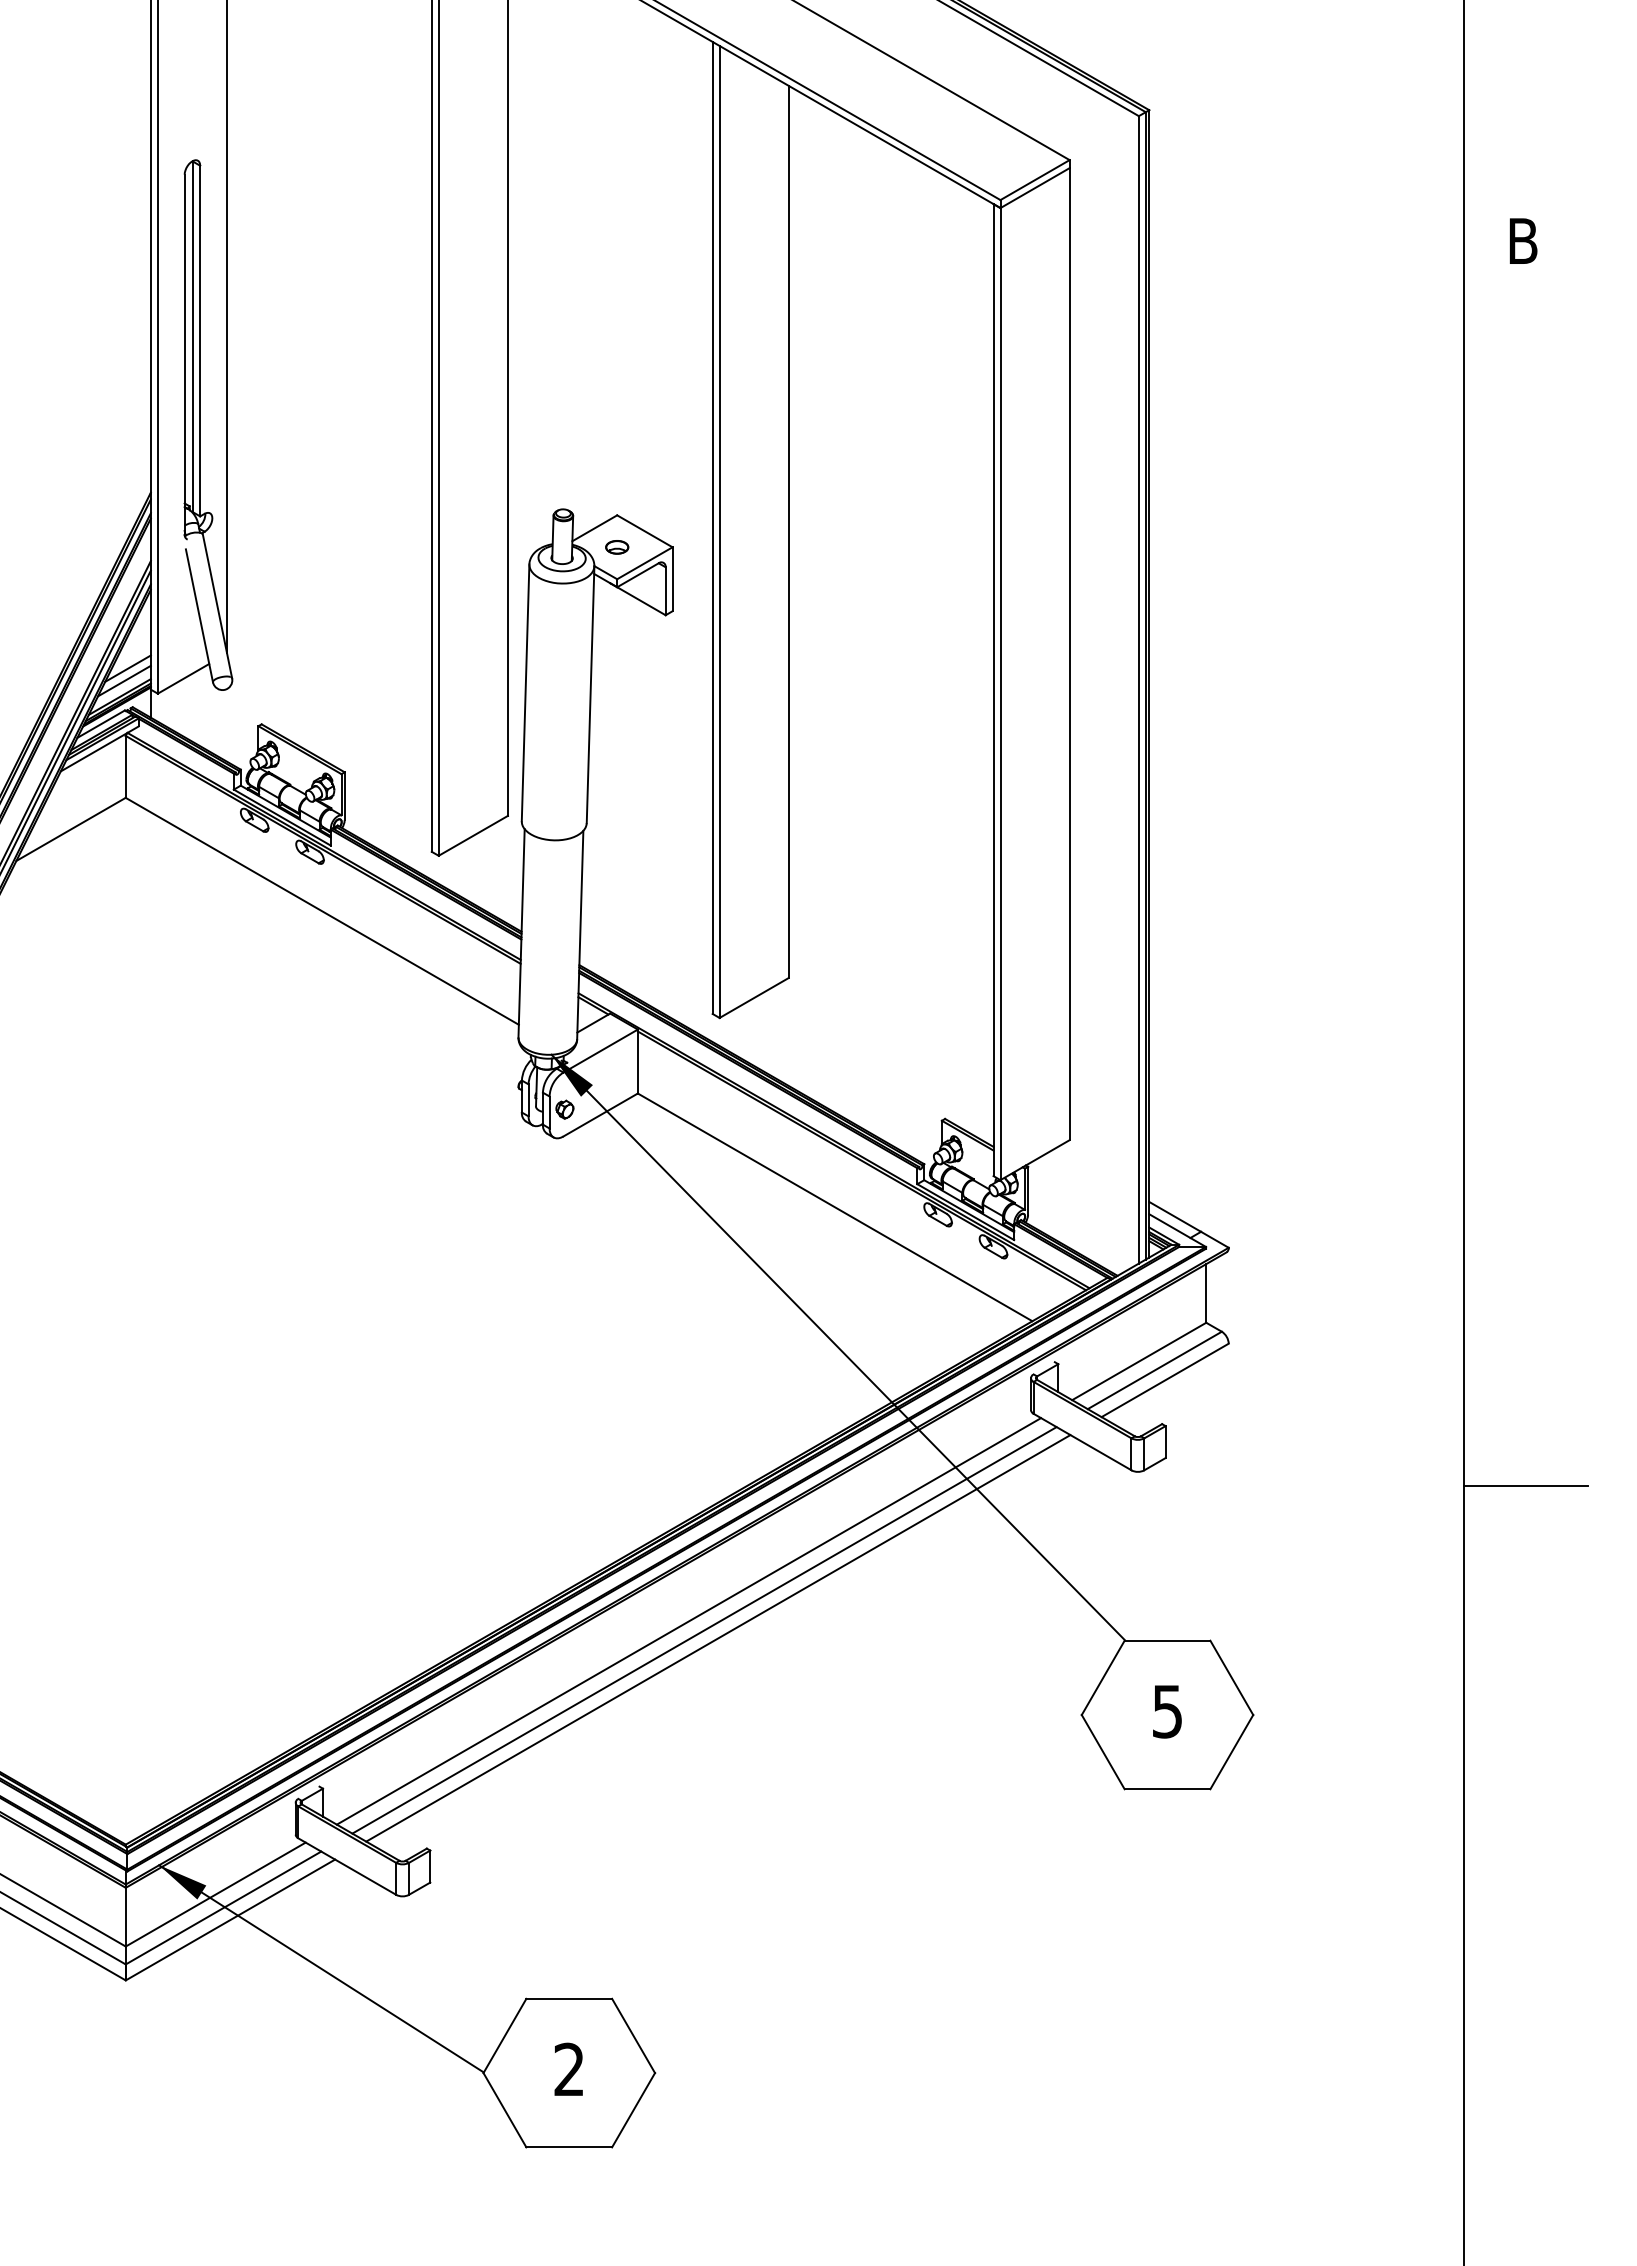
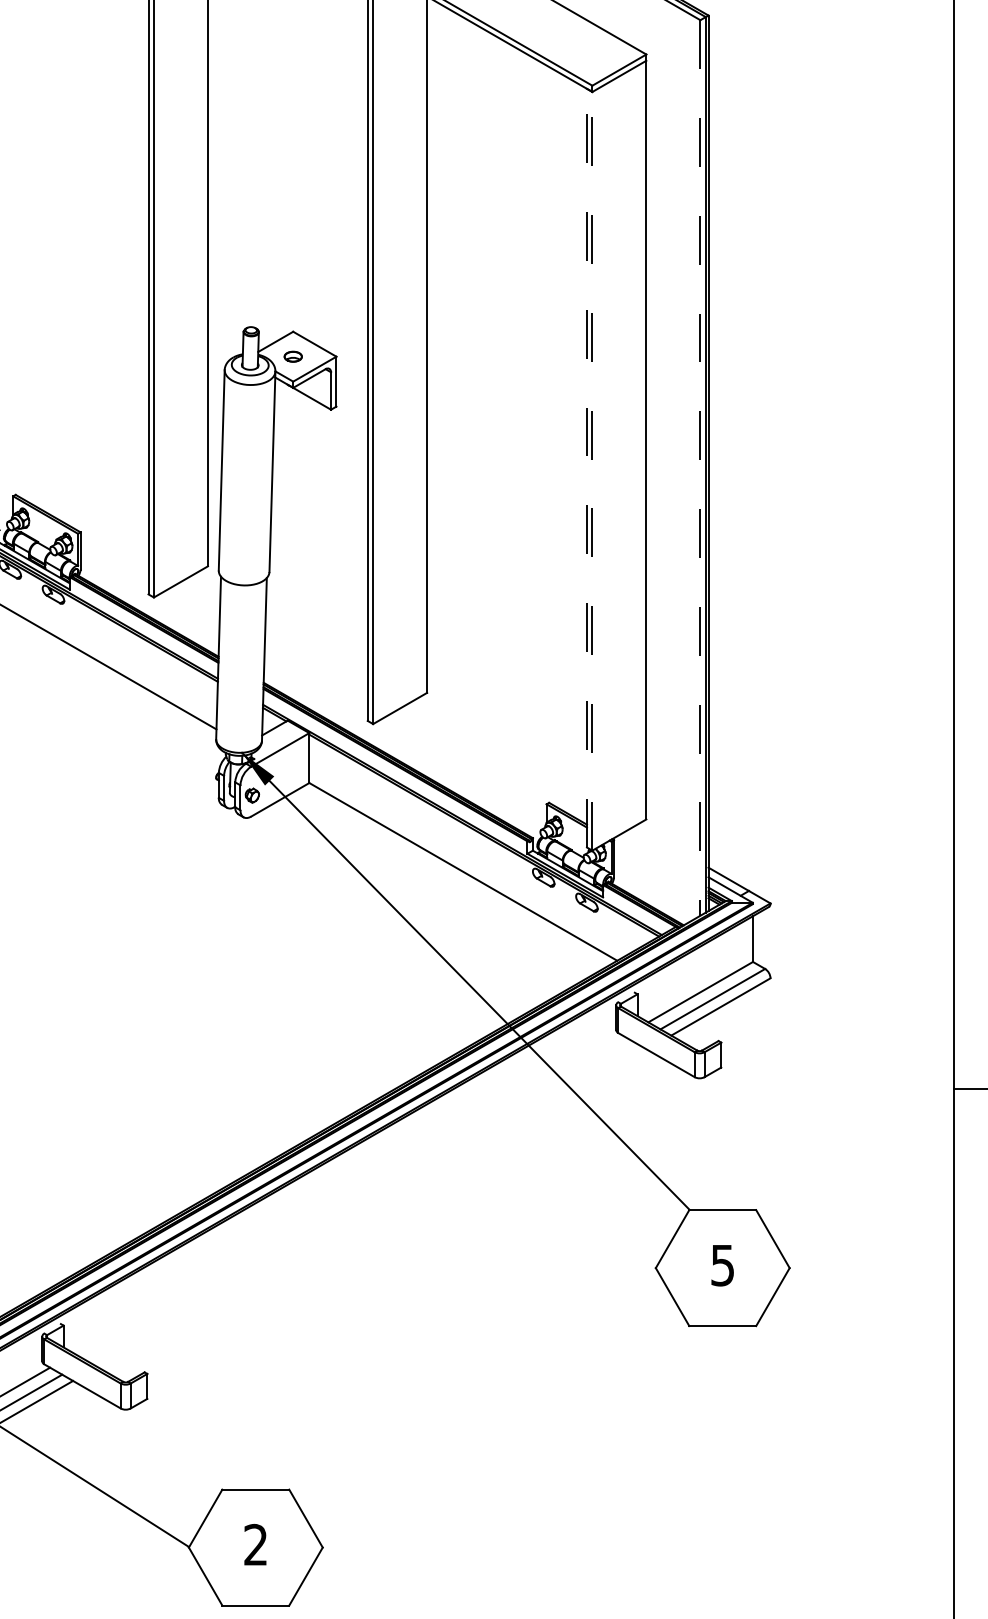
line: (993, 689) -> (586, 467), solid -> dashed
line: (1138, 689) -> (700, 467), solid -> dashed
line: (1000, 693) -> (592, 470), solid -> dashed
line: (688, 1621) -> (348, 1195), removed
line: (704, 1630) -> (361, 1202), removed
line: (718, 1638) -> (372, 1208), removed

